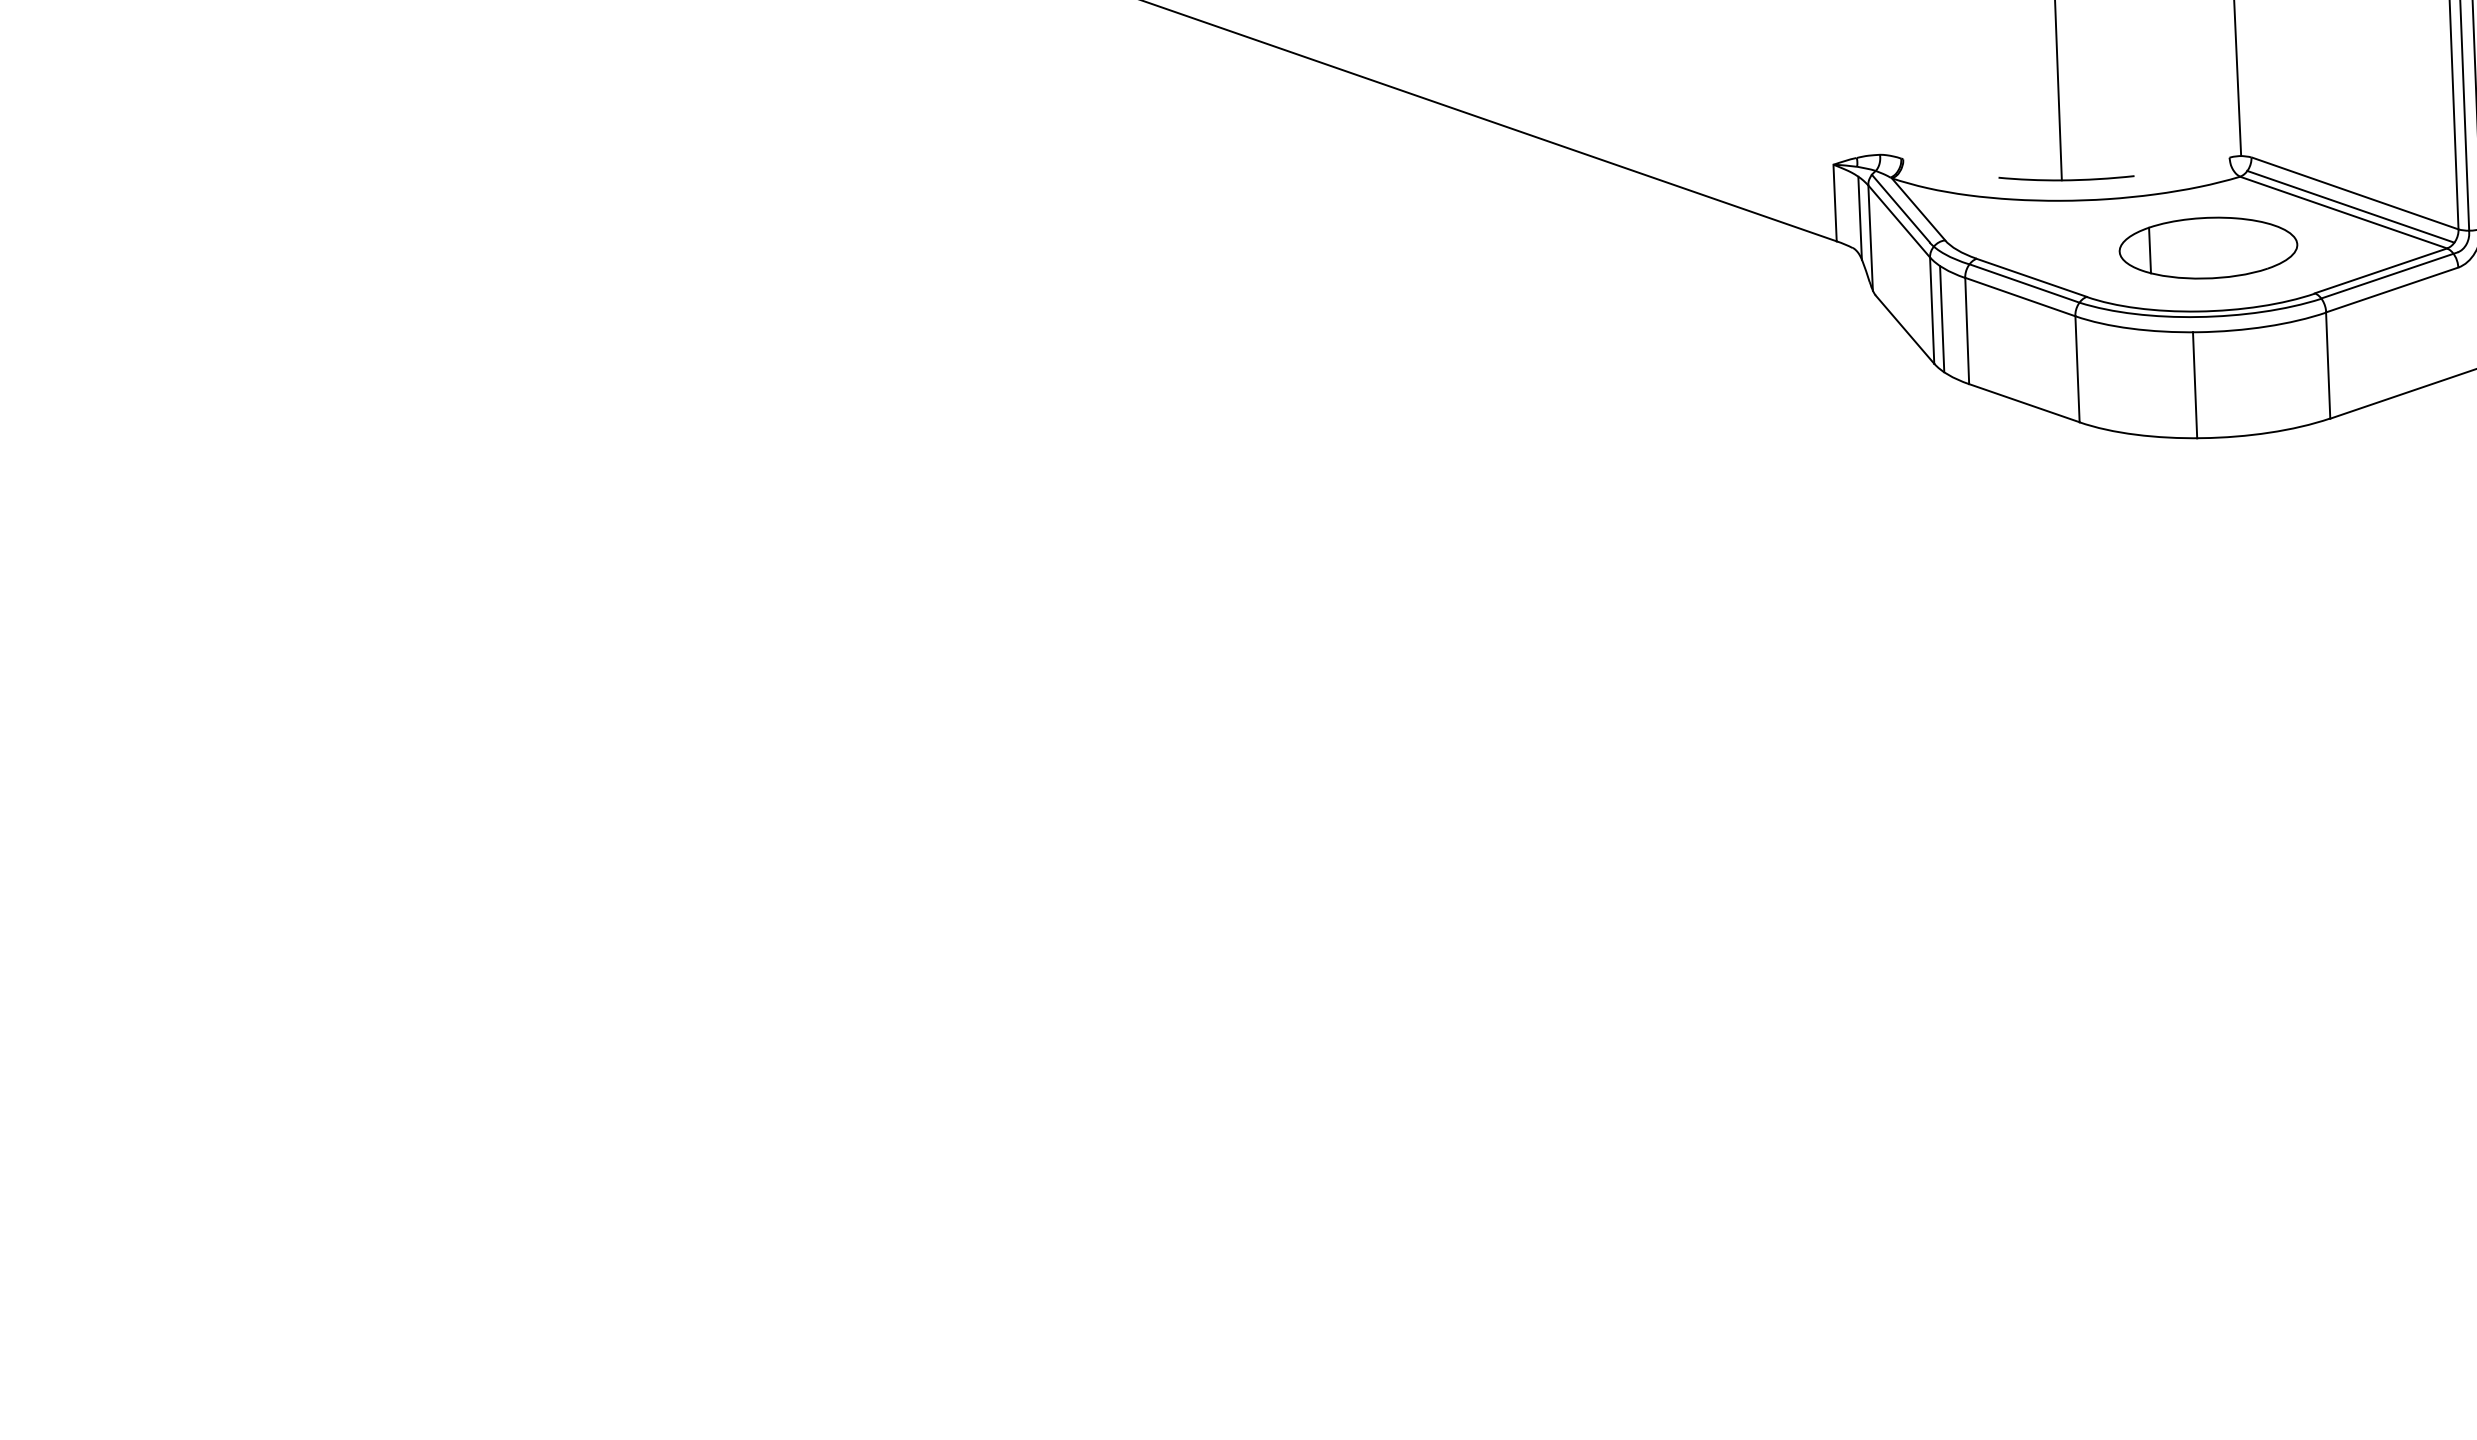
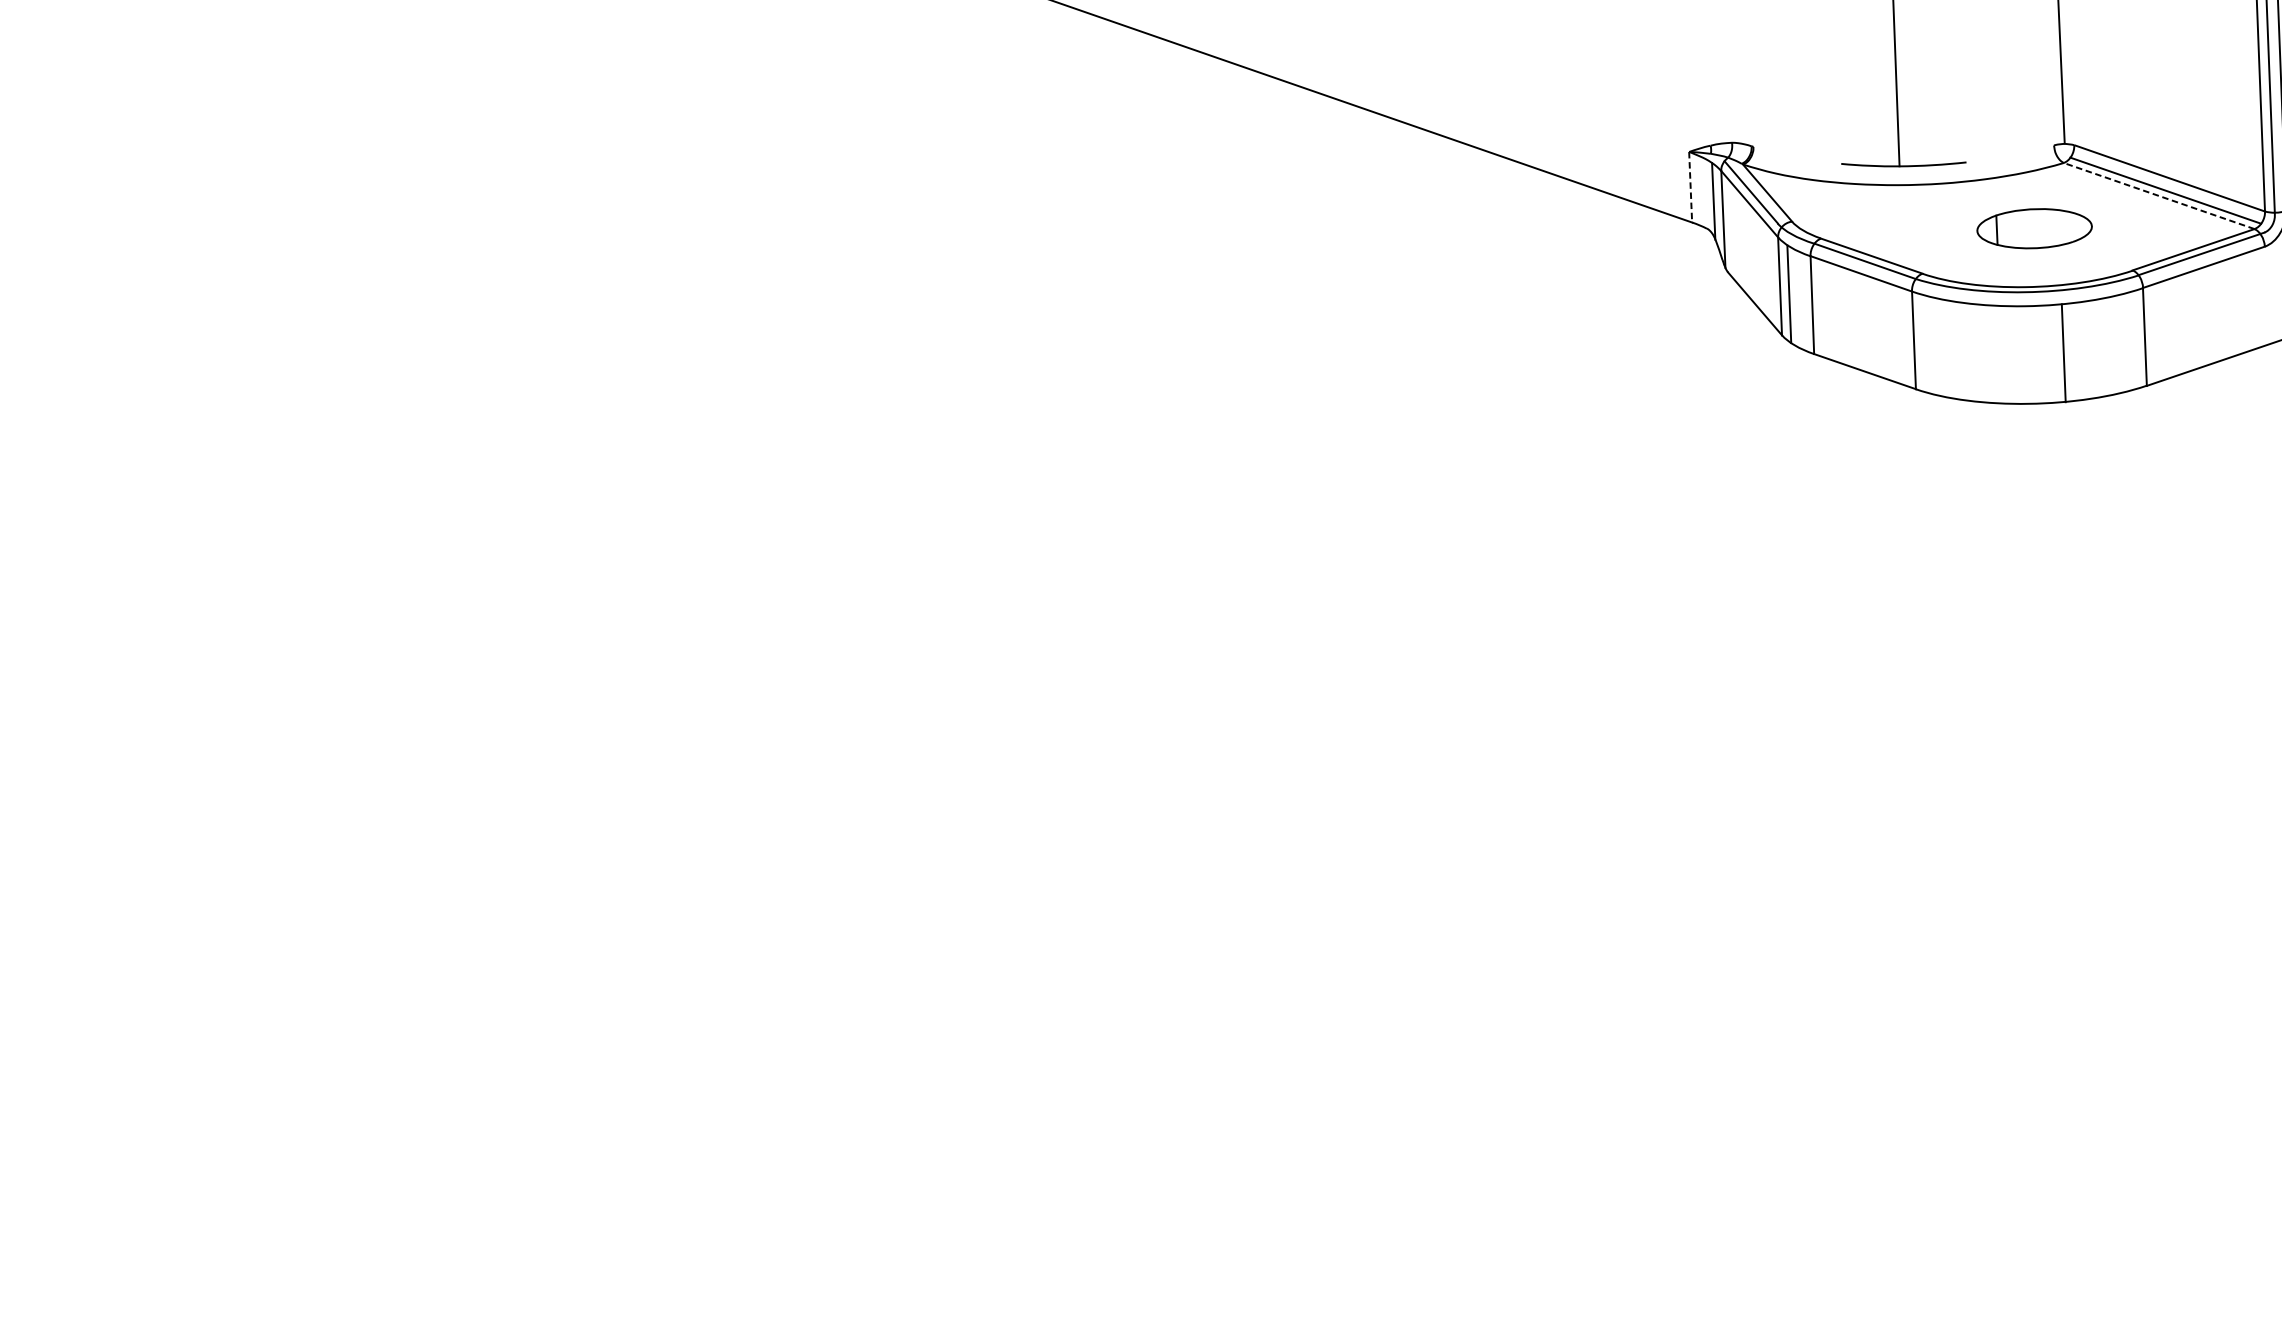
line: (1835, 203) -> (1691, 187), solid -> dashed
line: (2343, 212) -> (2159, 195), solid -> dashed
part: (2208, 247) -> (2034, 228), size x0.7
line: (2194, 385) -> (2063, 353), moved

